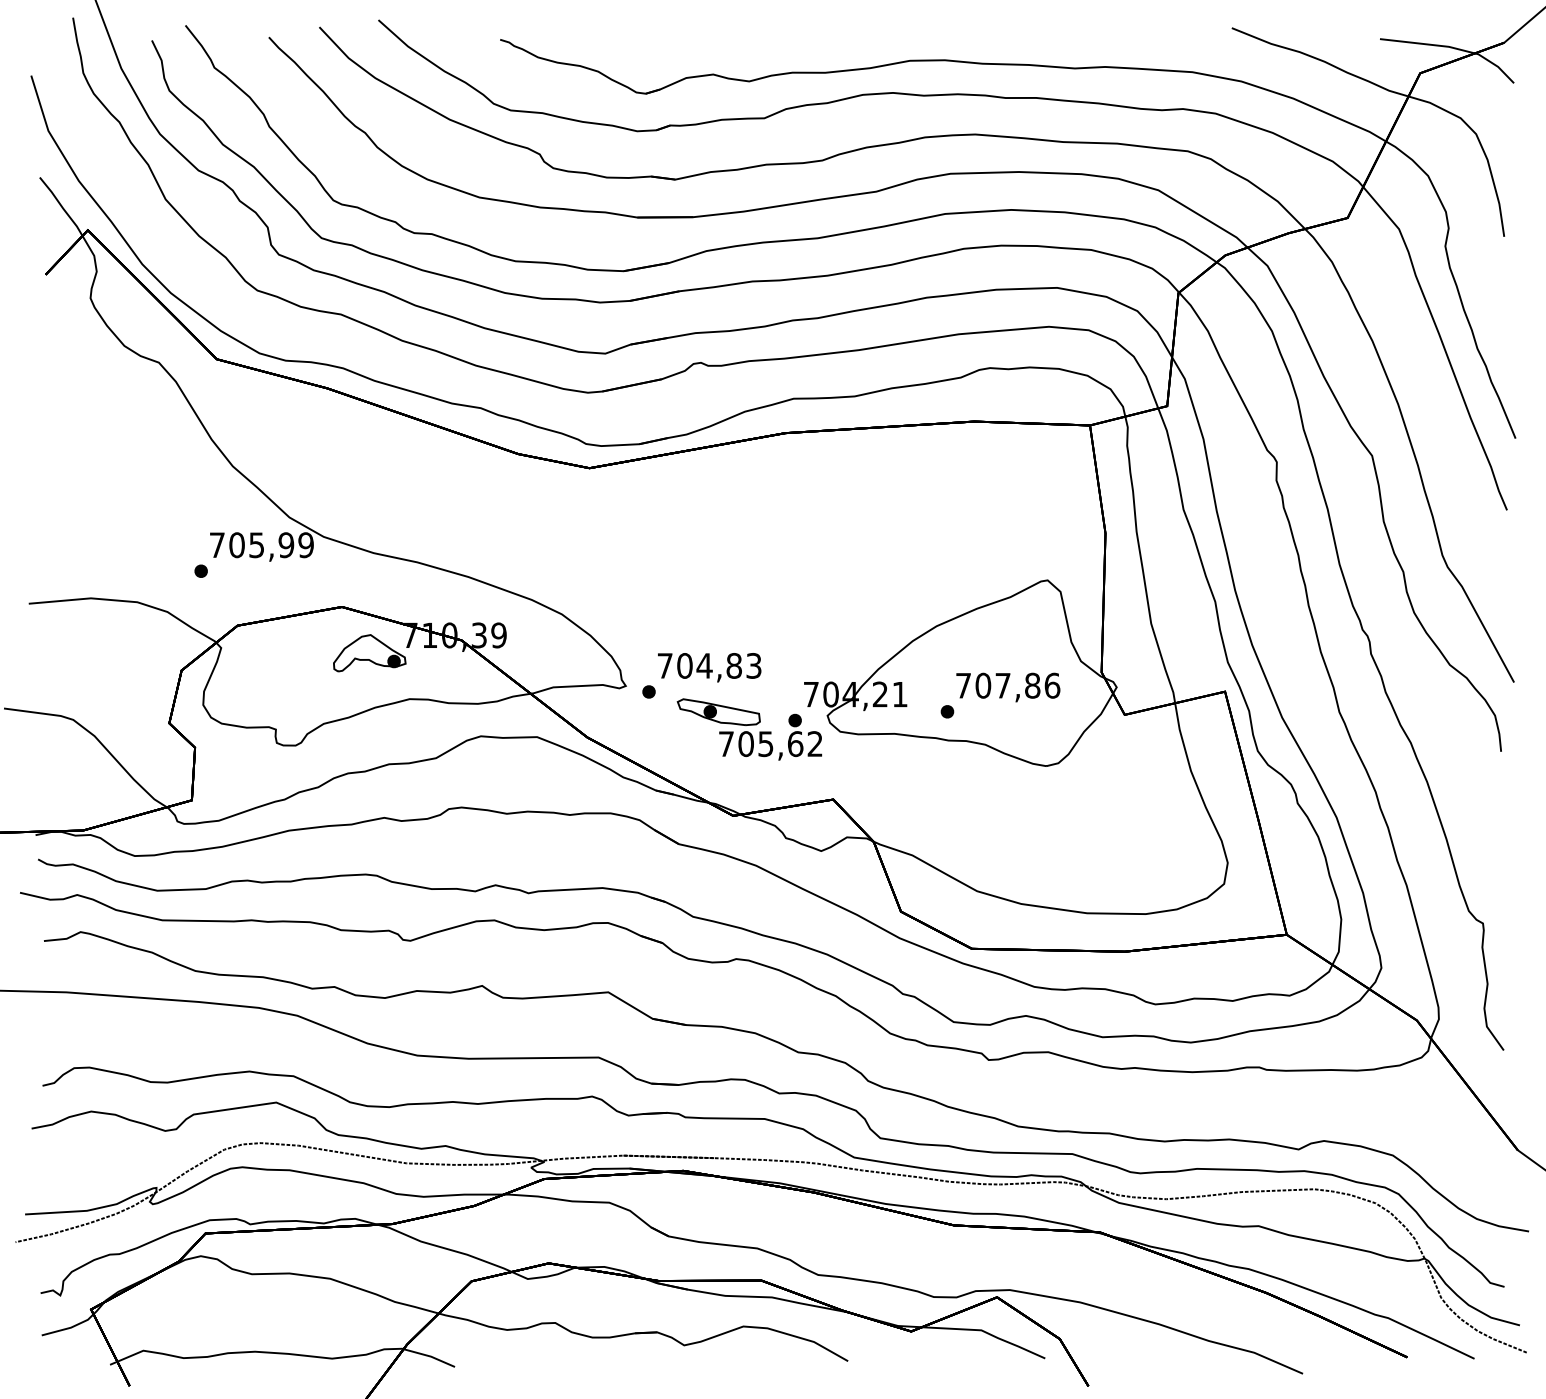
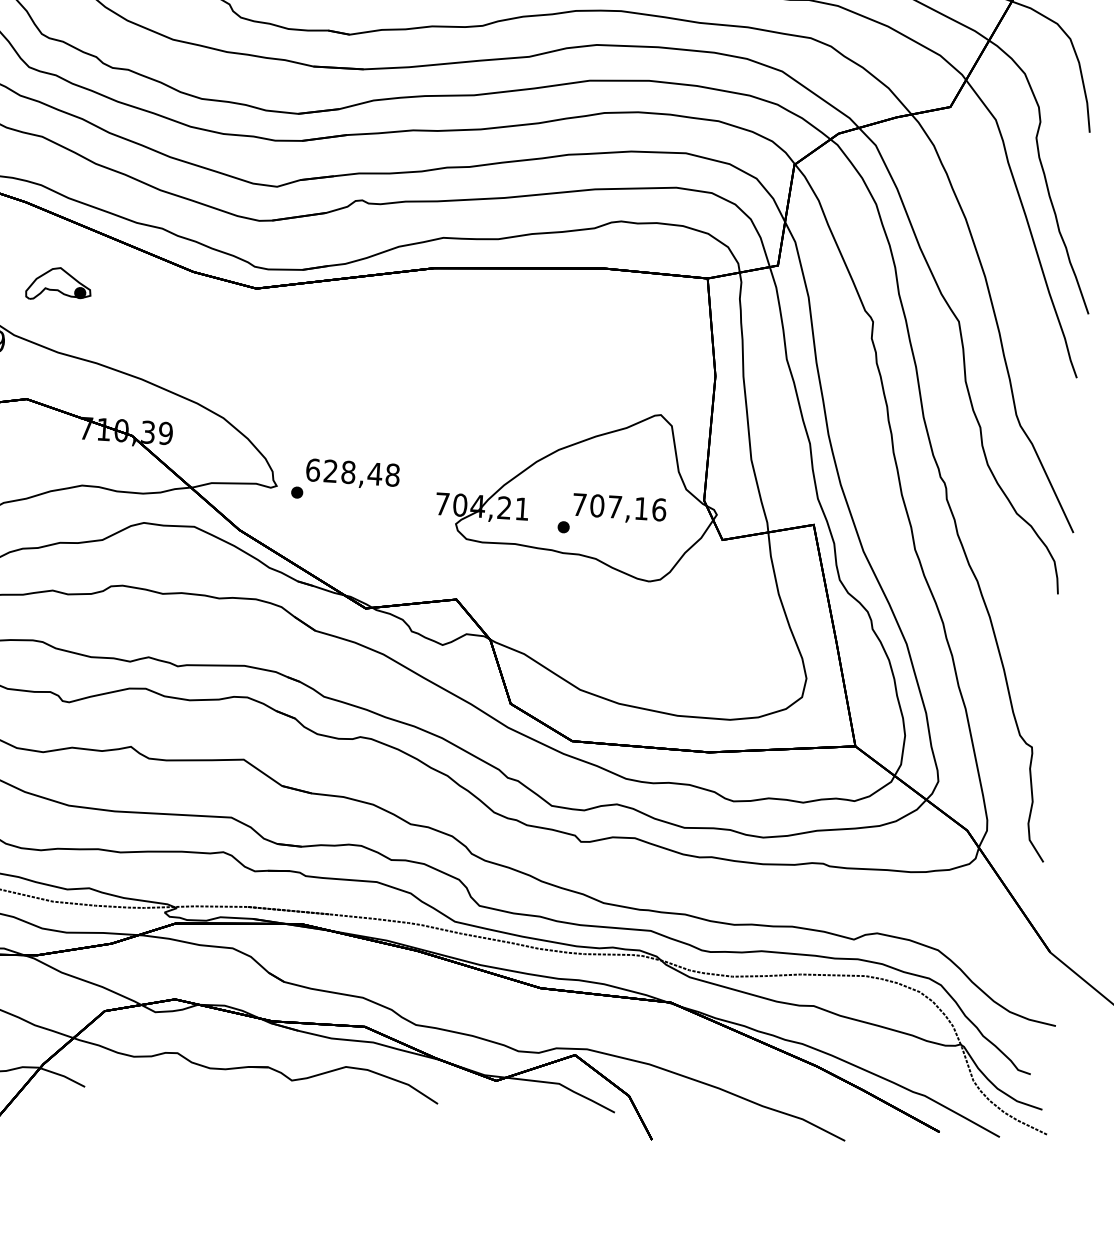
part: (369, 653) -> (58, 284), moved
text: (709, 665) -> (352, 472), 704,83 -> 628,48
text: (1032, 685) -> (641, 508), 707,86 -> 707,16
part: (749, 729) -> (385, 531), removed

